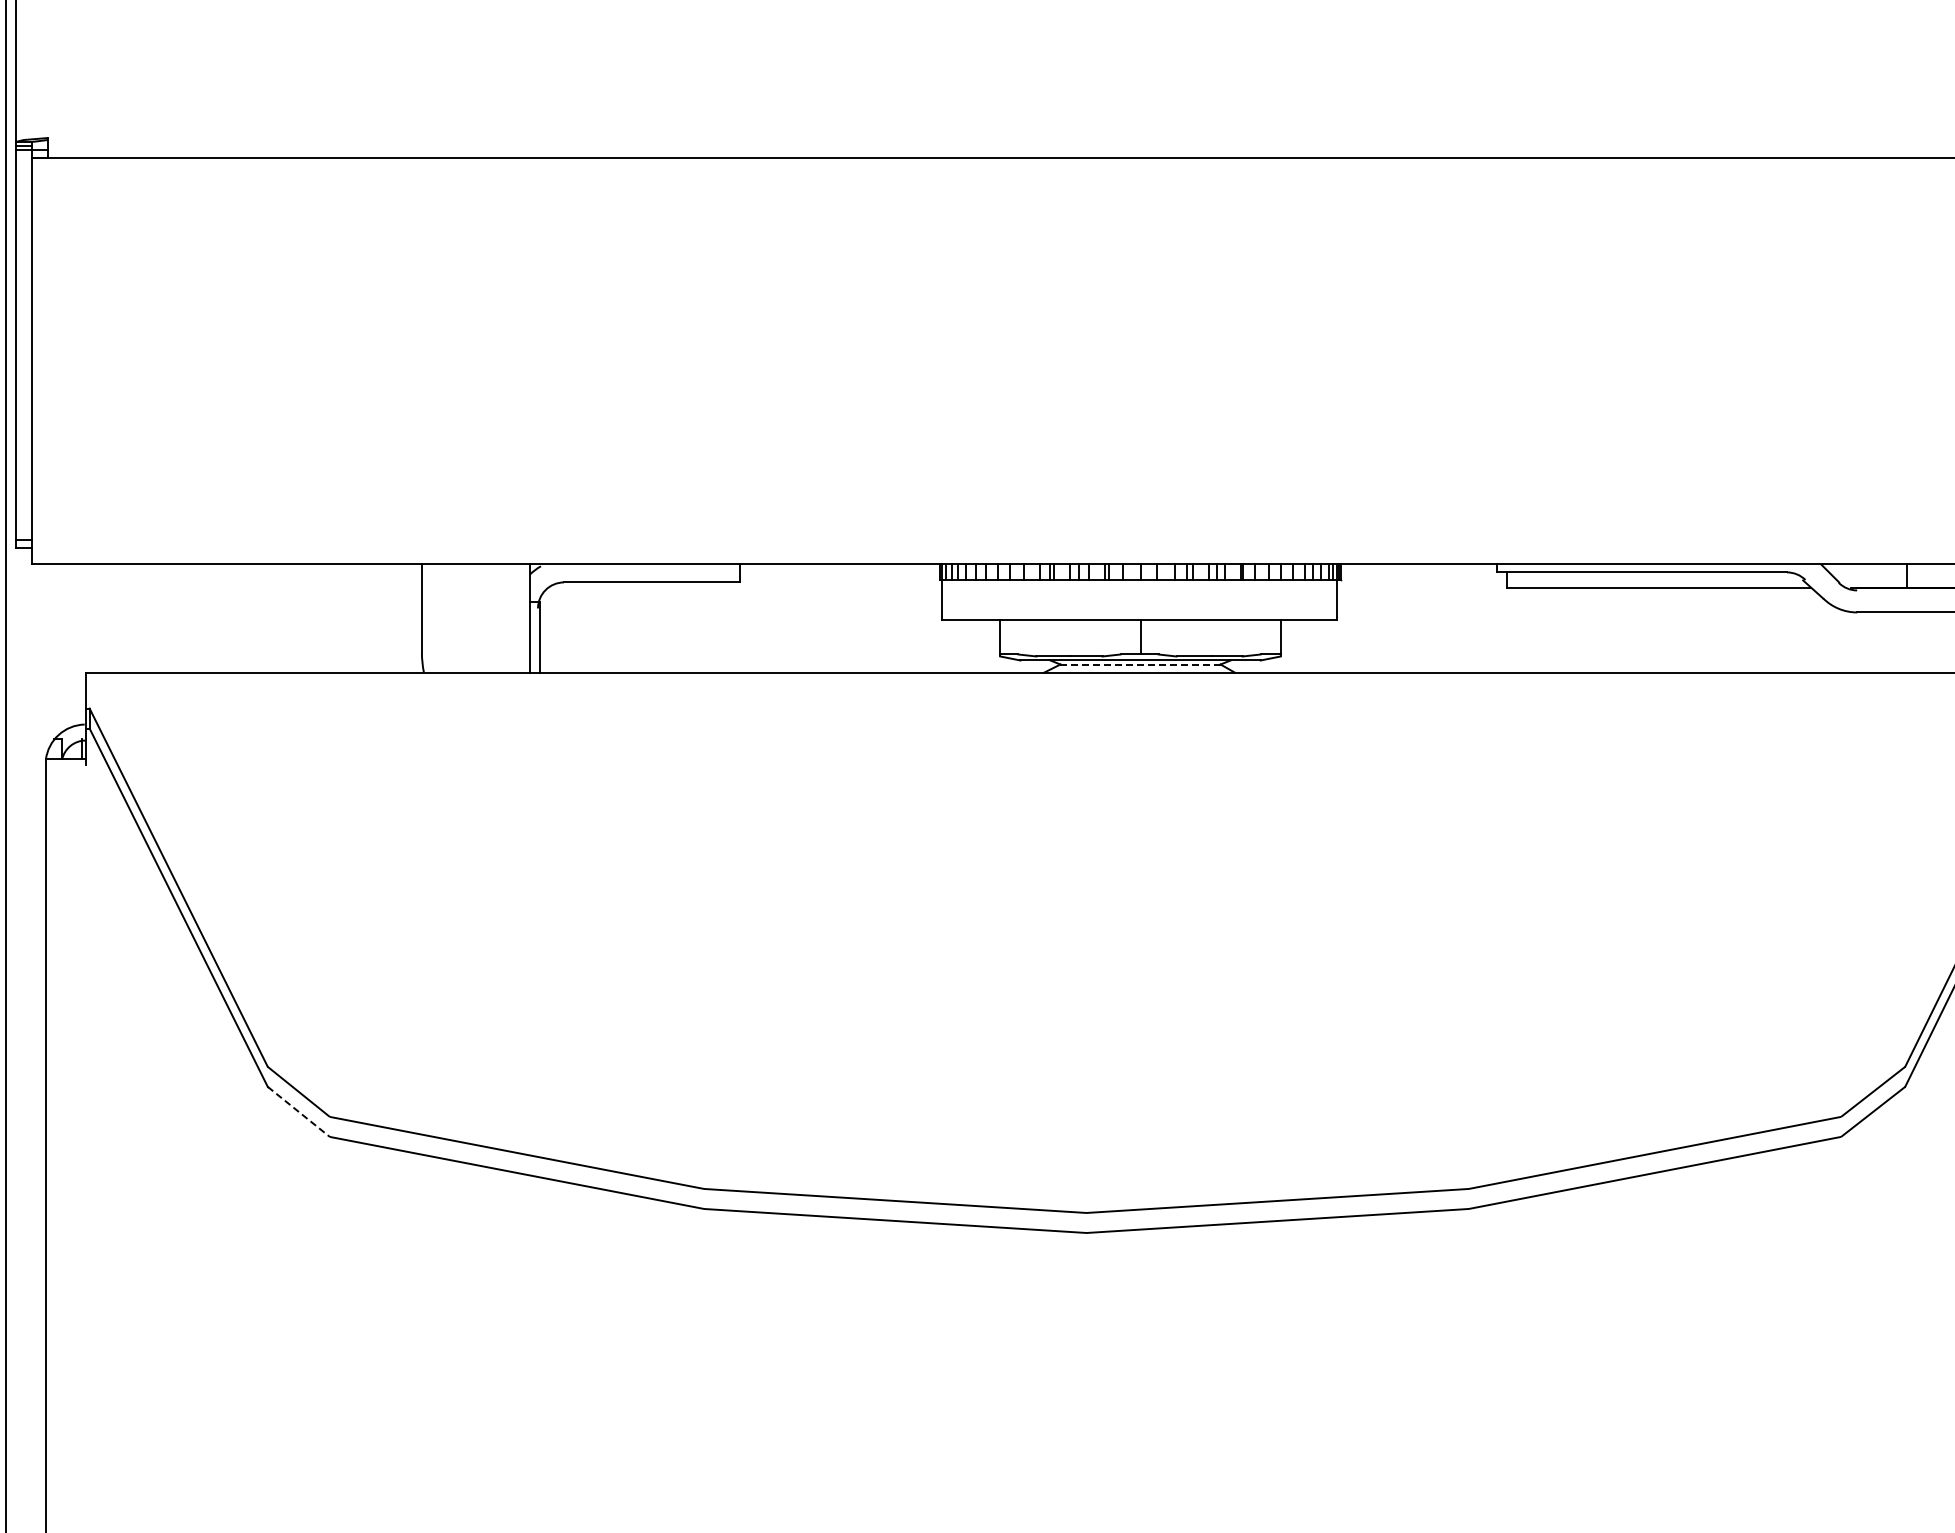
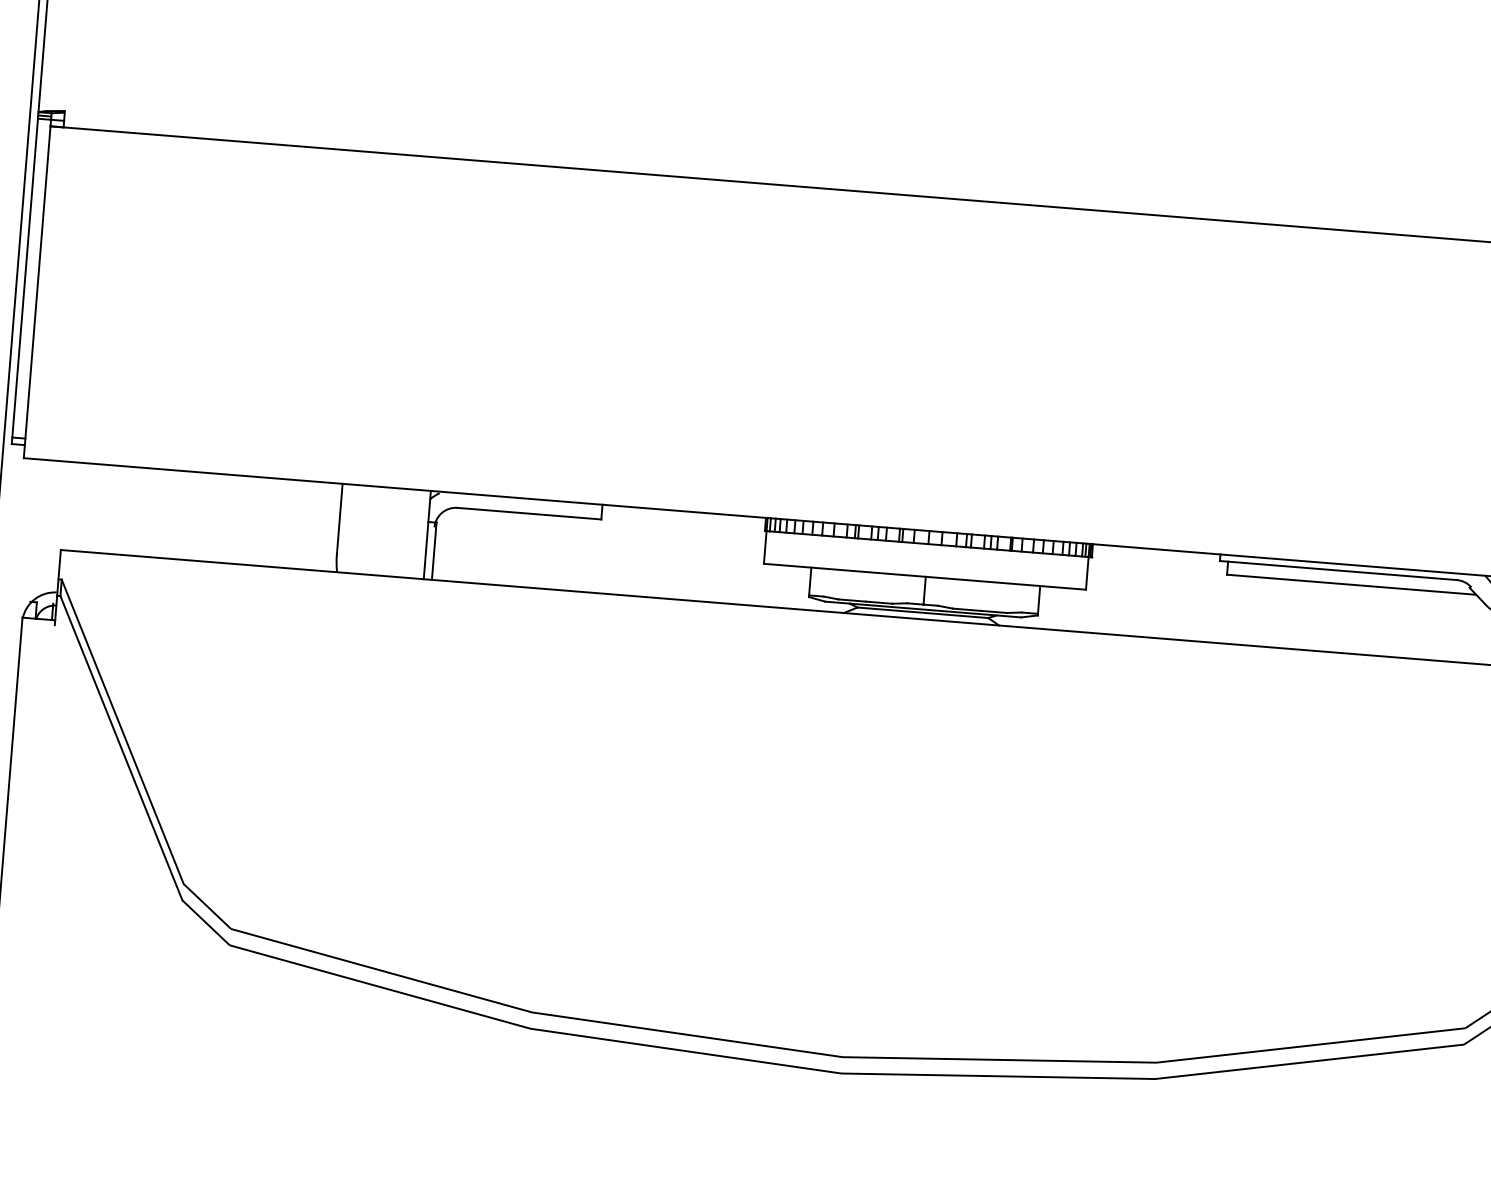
line: (1140, 664) -> (922, 612), dashed -> solid
line: (298, 1111) -> (205, 922), dashed -> solid

